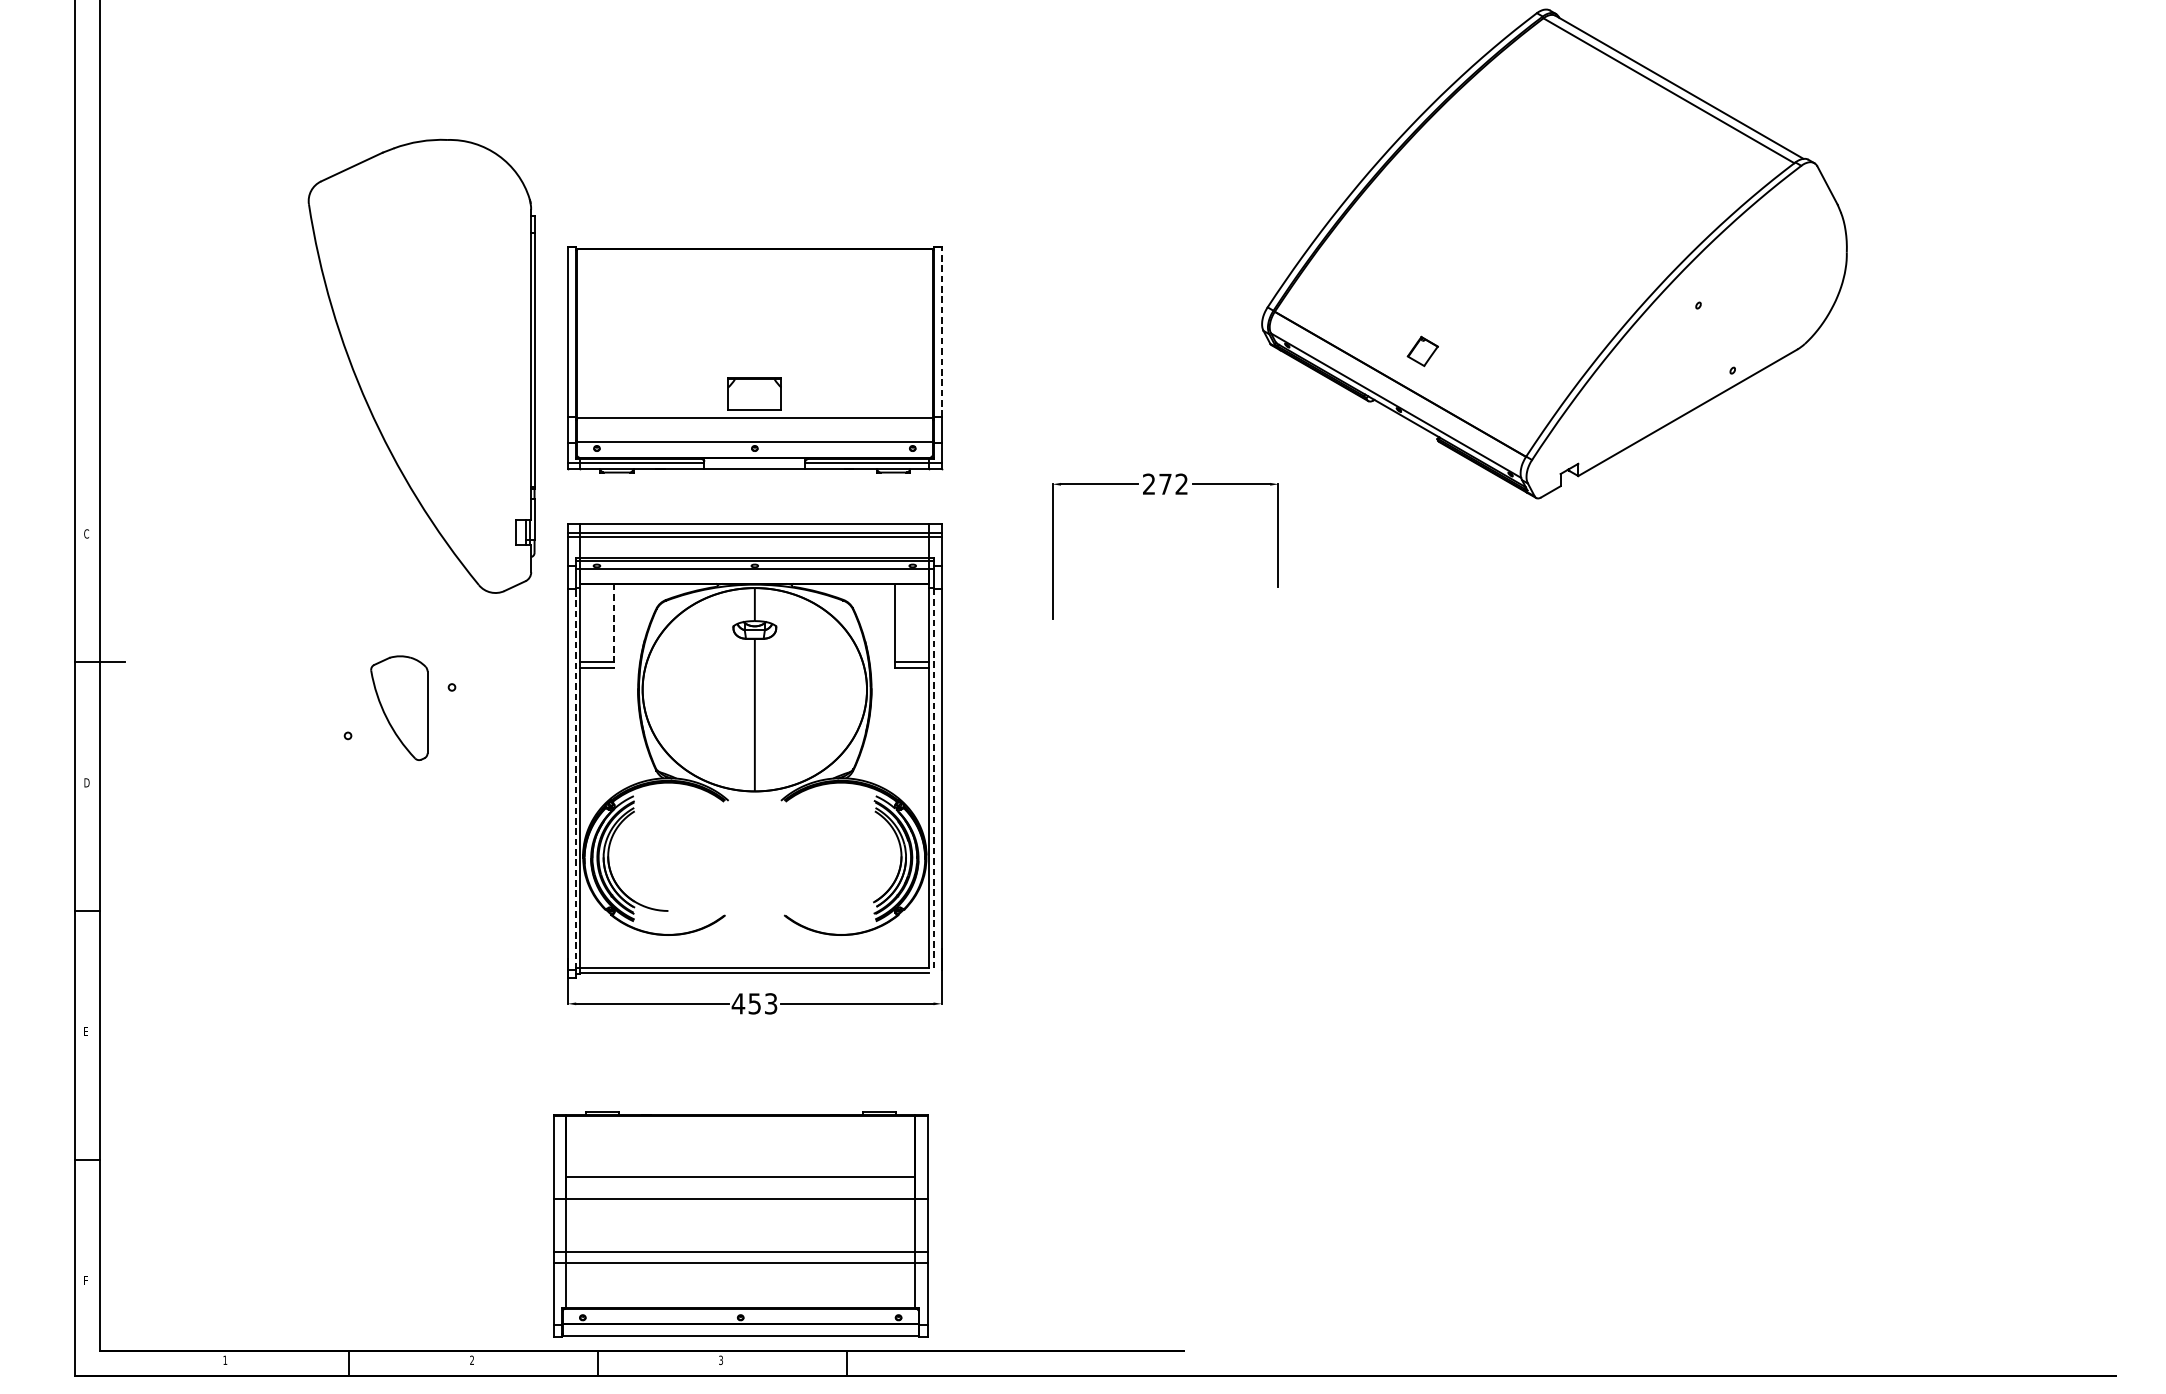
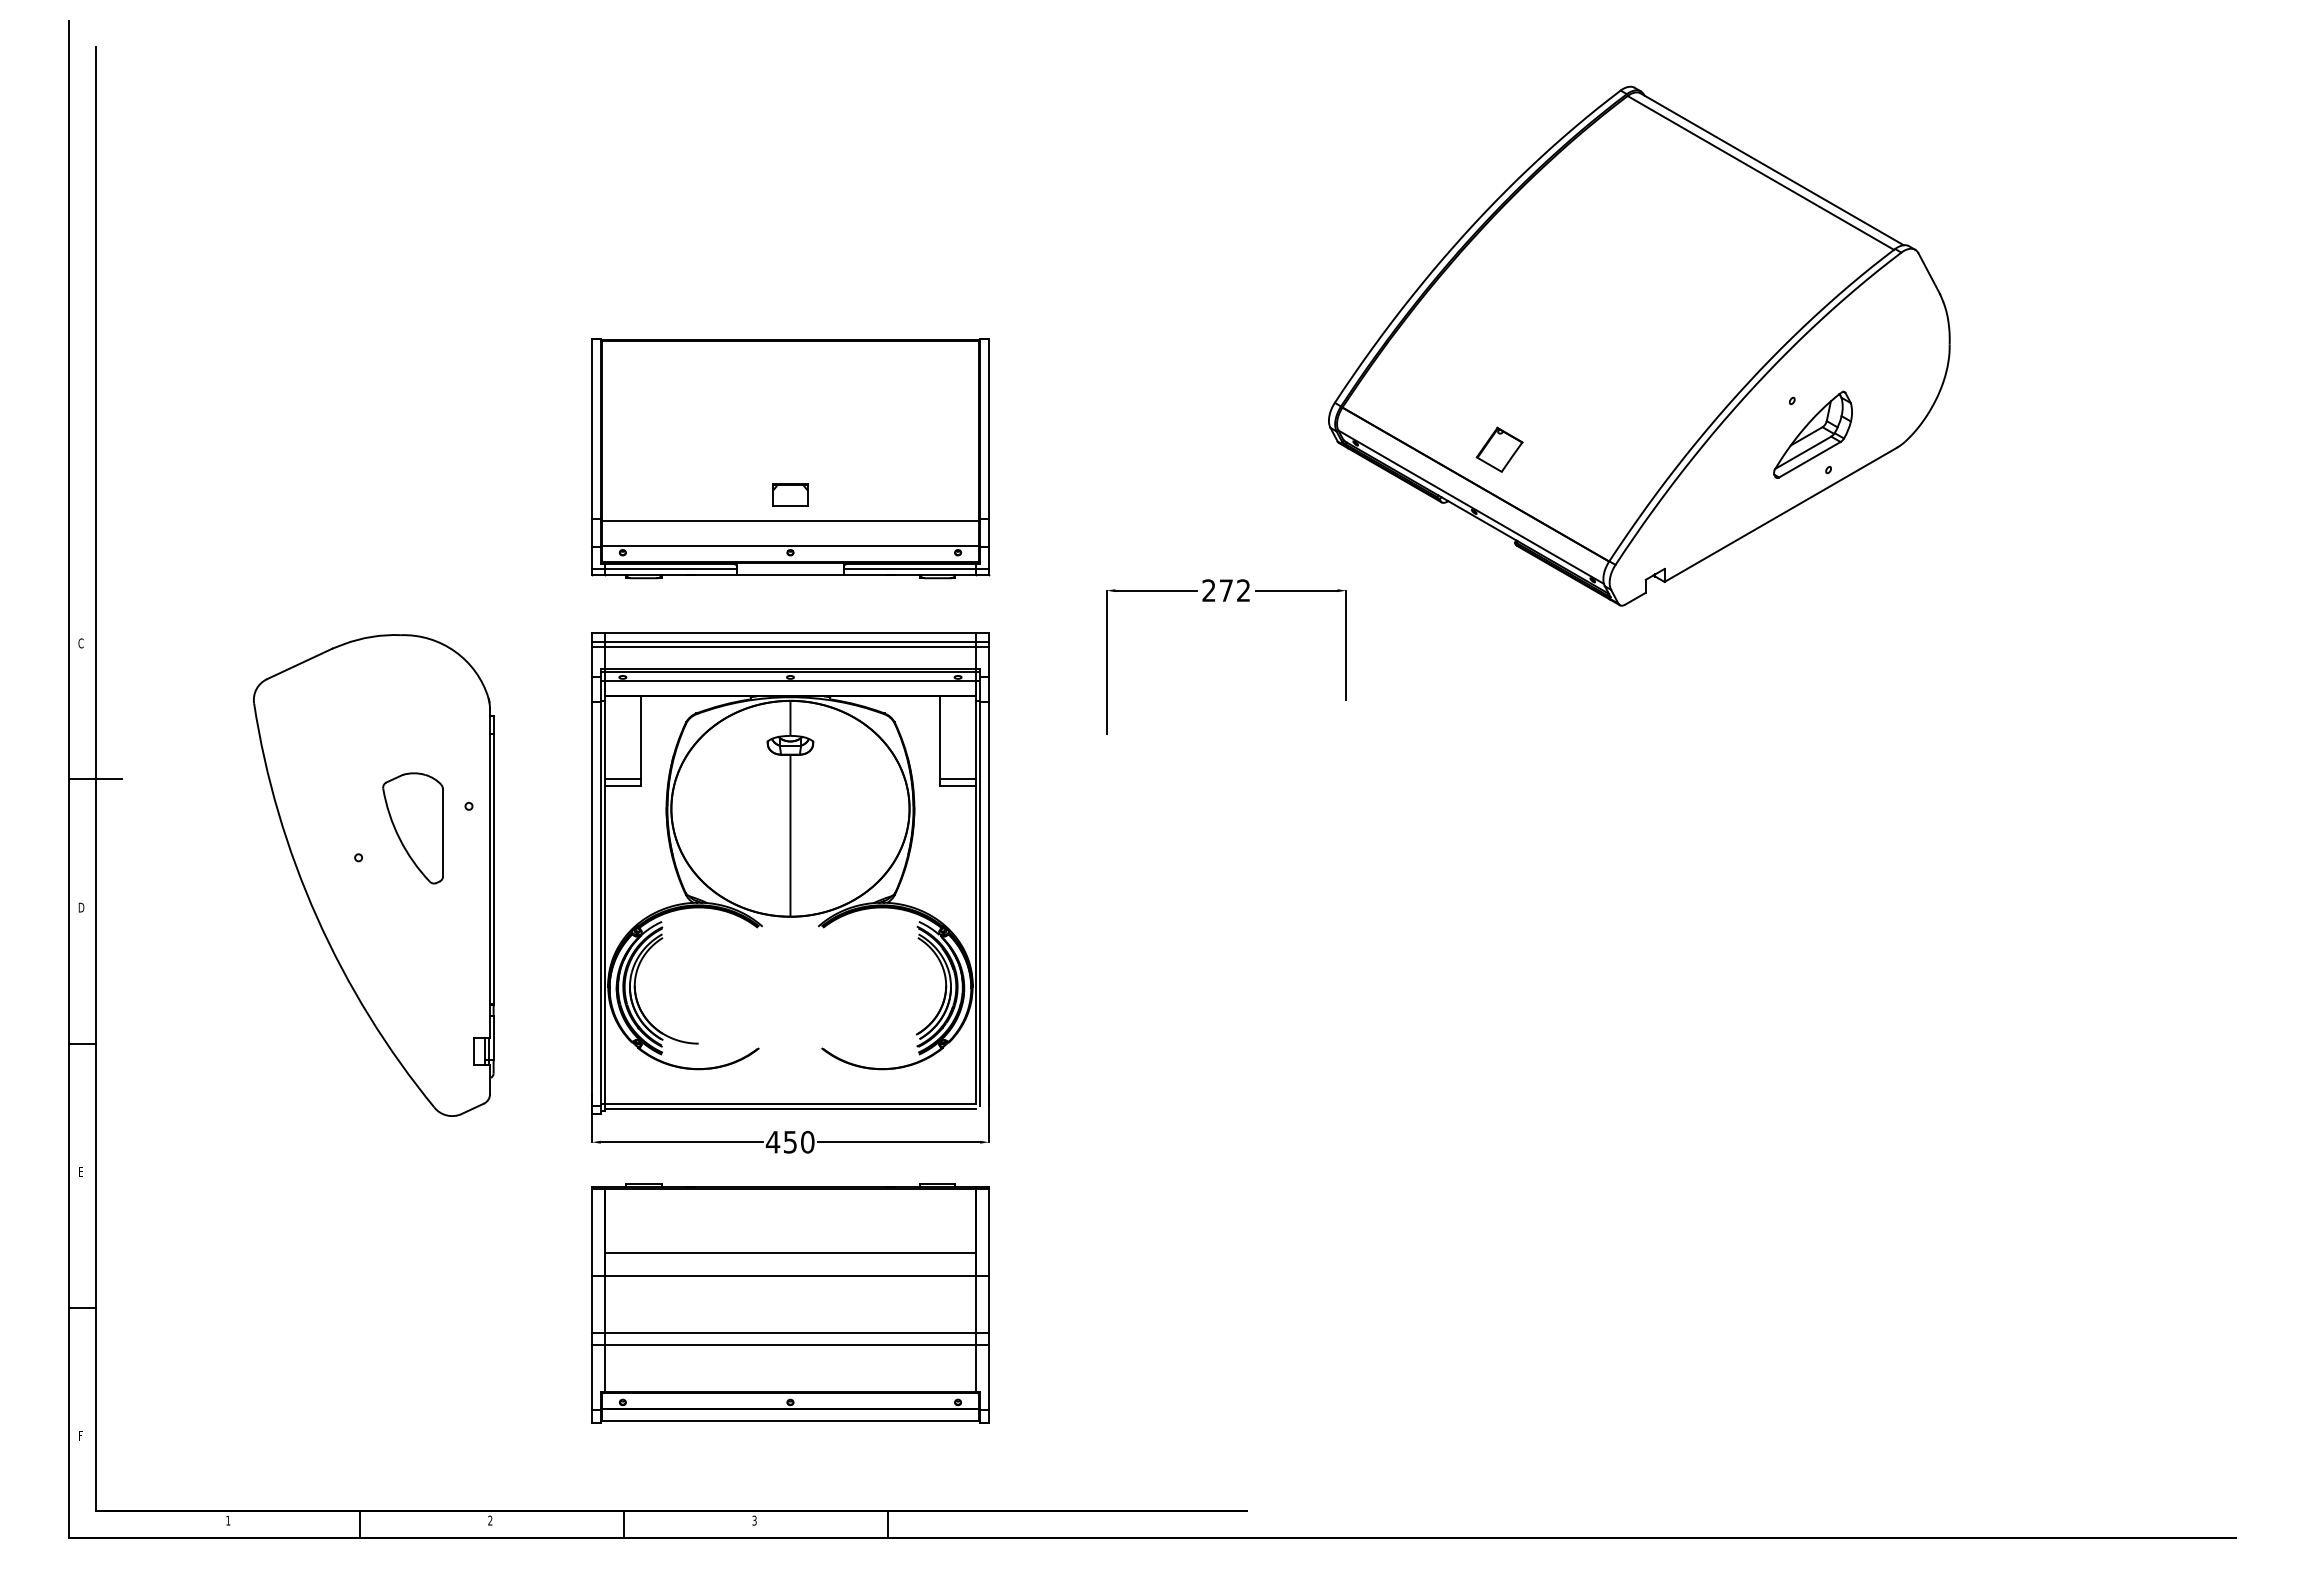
line: (941, 331) -> (988, 428), dashed -> solid
part: (1717, 337) -> (1812, 434), added
part: (1422, 351) -> (1499, 449), size x1.43
part: (421, 366) -> (373, 875), moved
part: (754, 393) -> (790, 494), size x0.62
line: (614, 626) -> (641, 741), dashed -> solid
line: (575, 778) -> (600, 903), dashed -> solid
line: (933, 779) -> (980, 904), dashed -> solid
text: (770, 1003) -> (807, 1141), 453 -> 450
part: (740, 1224) -> (790, 1303), moved

